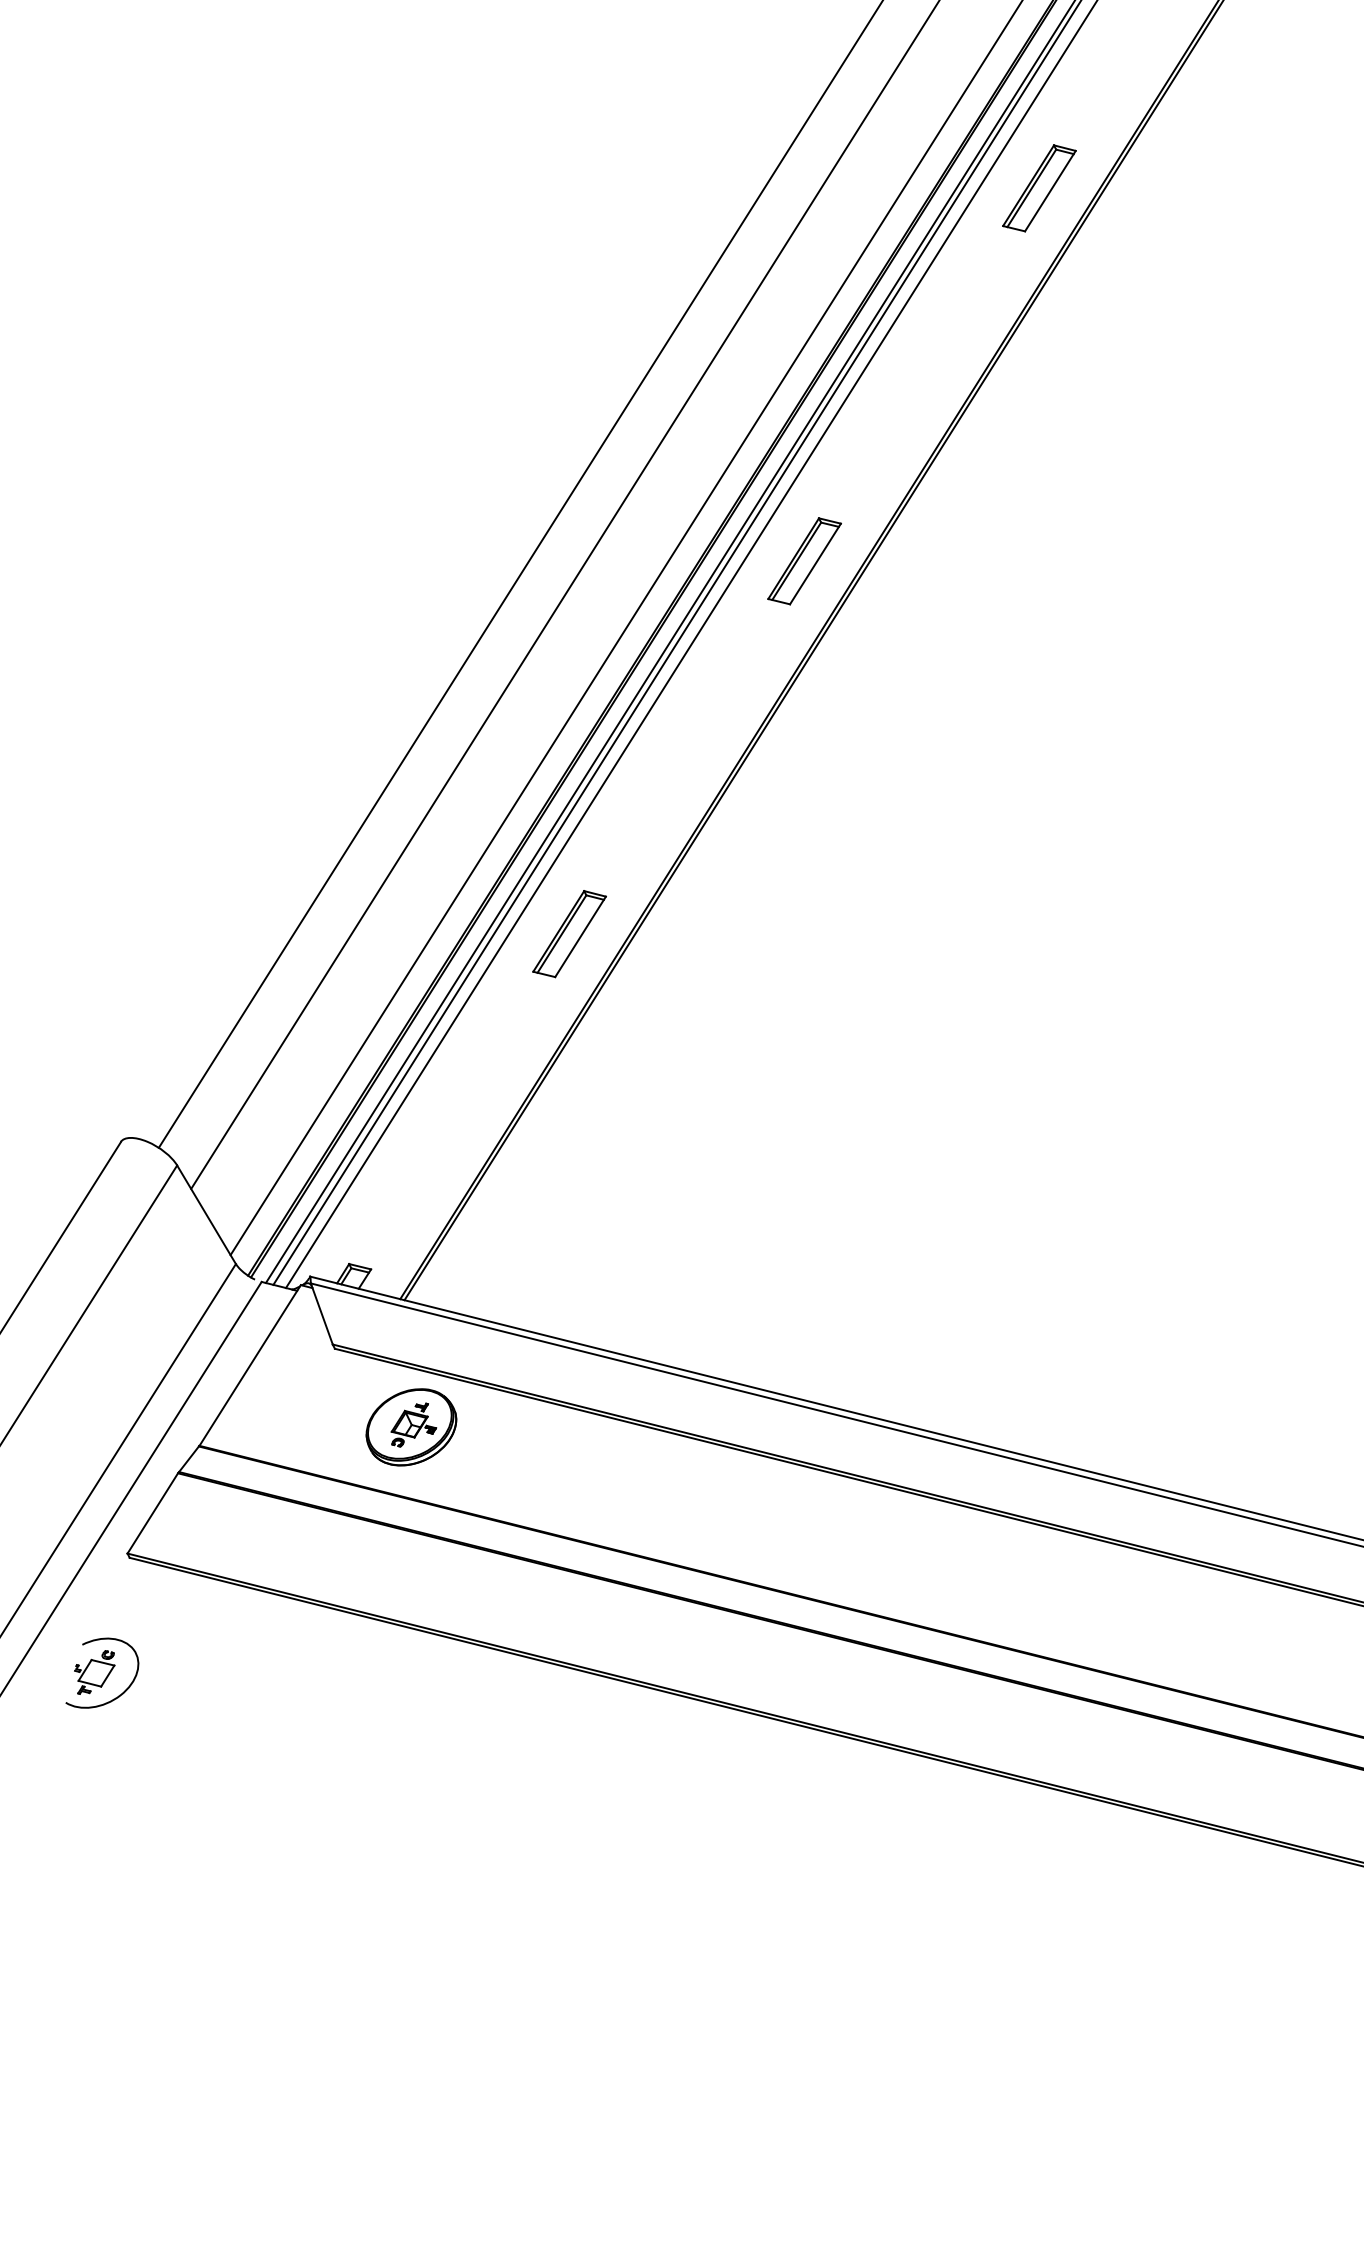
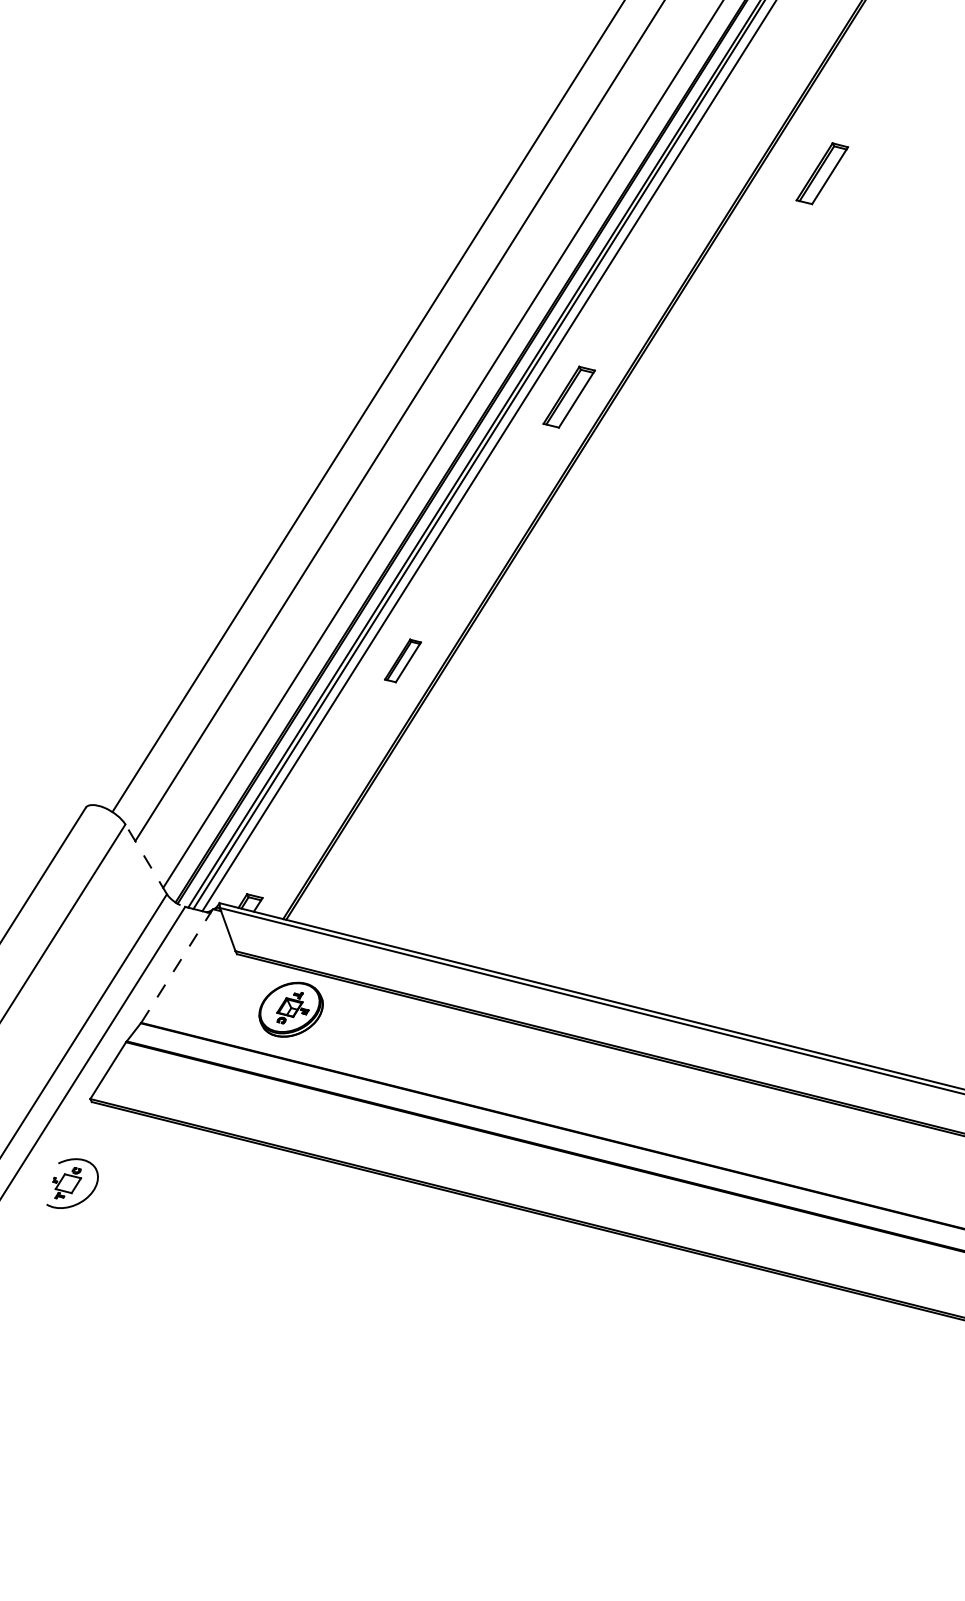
part: (1039, 188) -> (822, 173), moved
part: (569, 934) -> (402, 661), size x0.7
line: (206, 1214) -> (146, 859), solid -> dashed
line: (250, 1365) -> (177, 966), solid -> dashed

